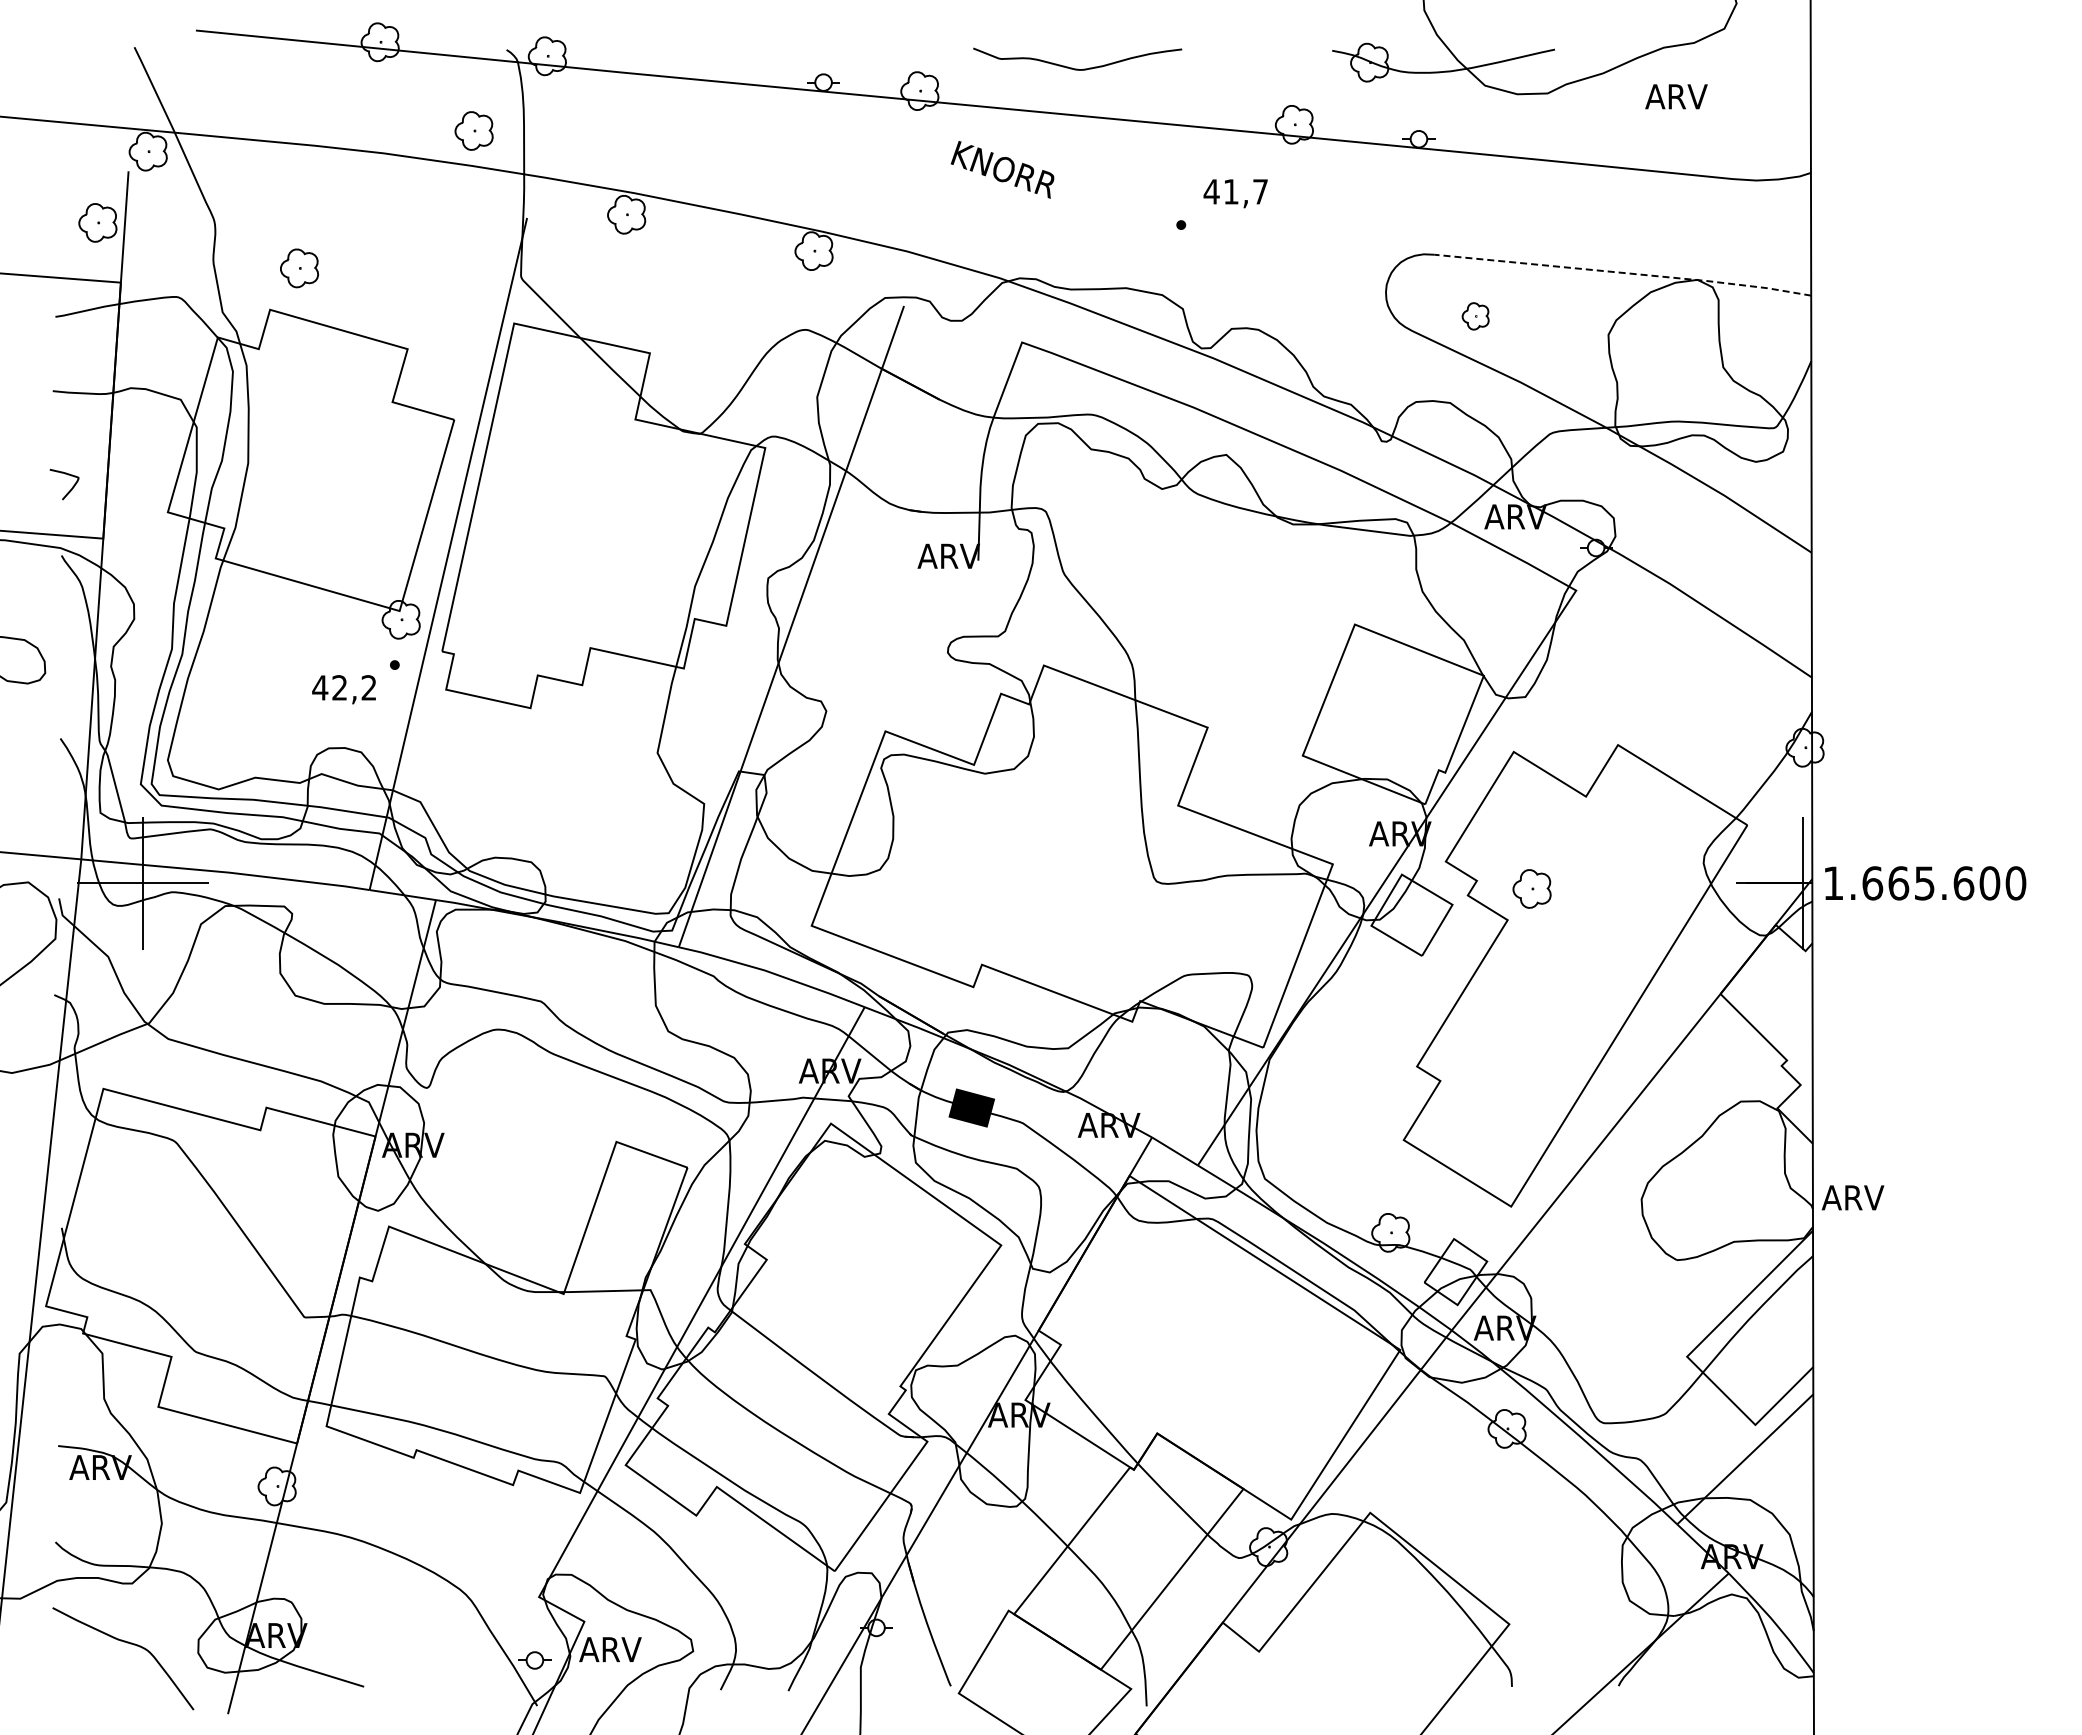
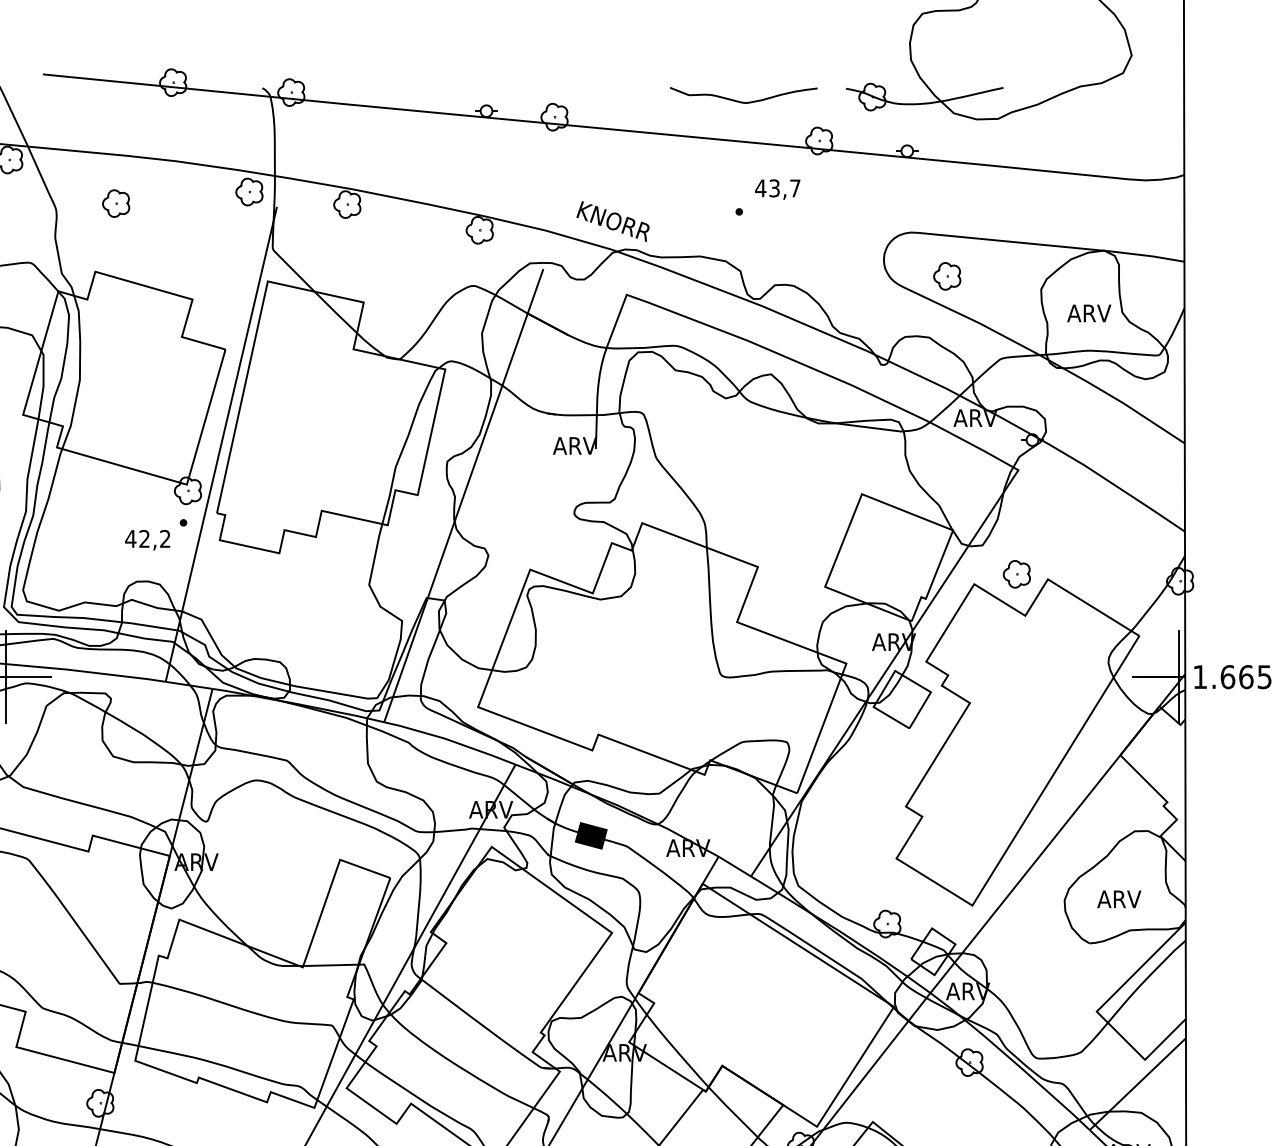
curve: (1077, 68) -> (743, 101), moved
text: (1676, 96) -> (1089, 313), moved
part: (473, 130) -> (248, 191), moved
text: (1002, 169) -> (612, 221), moved
text: (1230, 191) -> (774, 188), 41,7 -> 43,7
part: (299, 268) -> (116, 203), moved
line: (1624, 273) -> (1052, 246), dashed -> solid
part: (1475, 316) -> (947, 276), size x1.43
part: (1531, 888) -> (1016, 574), moved
text: (1852, 1197) -> (1118, 899), moved

